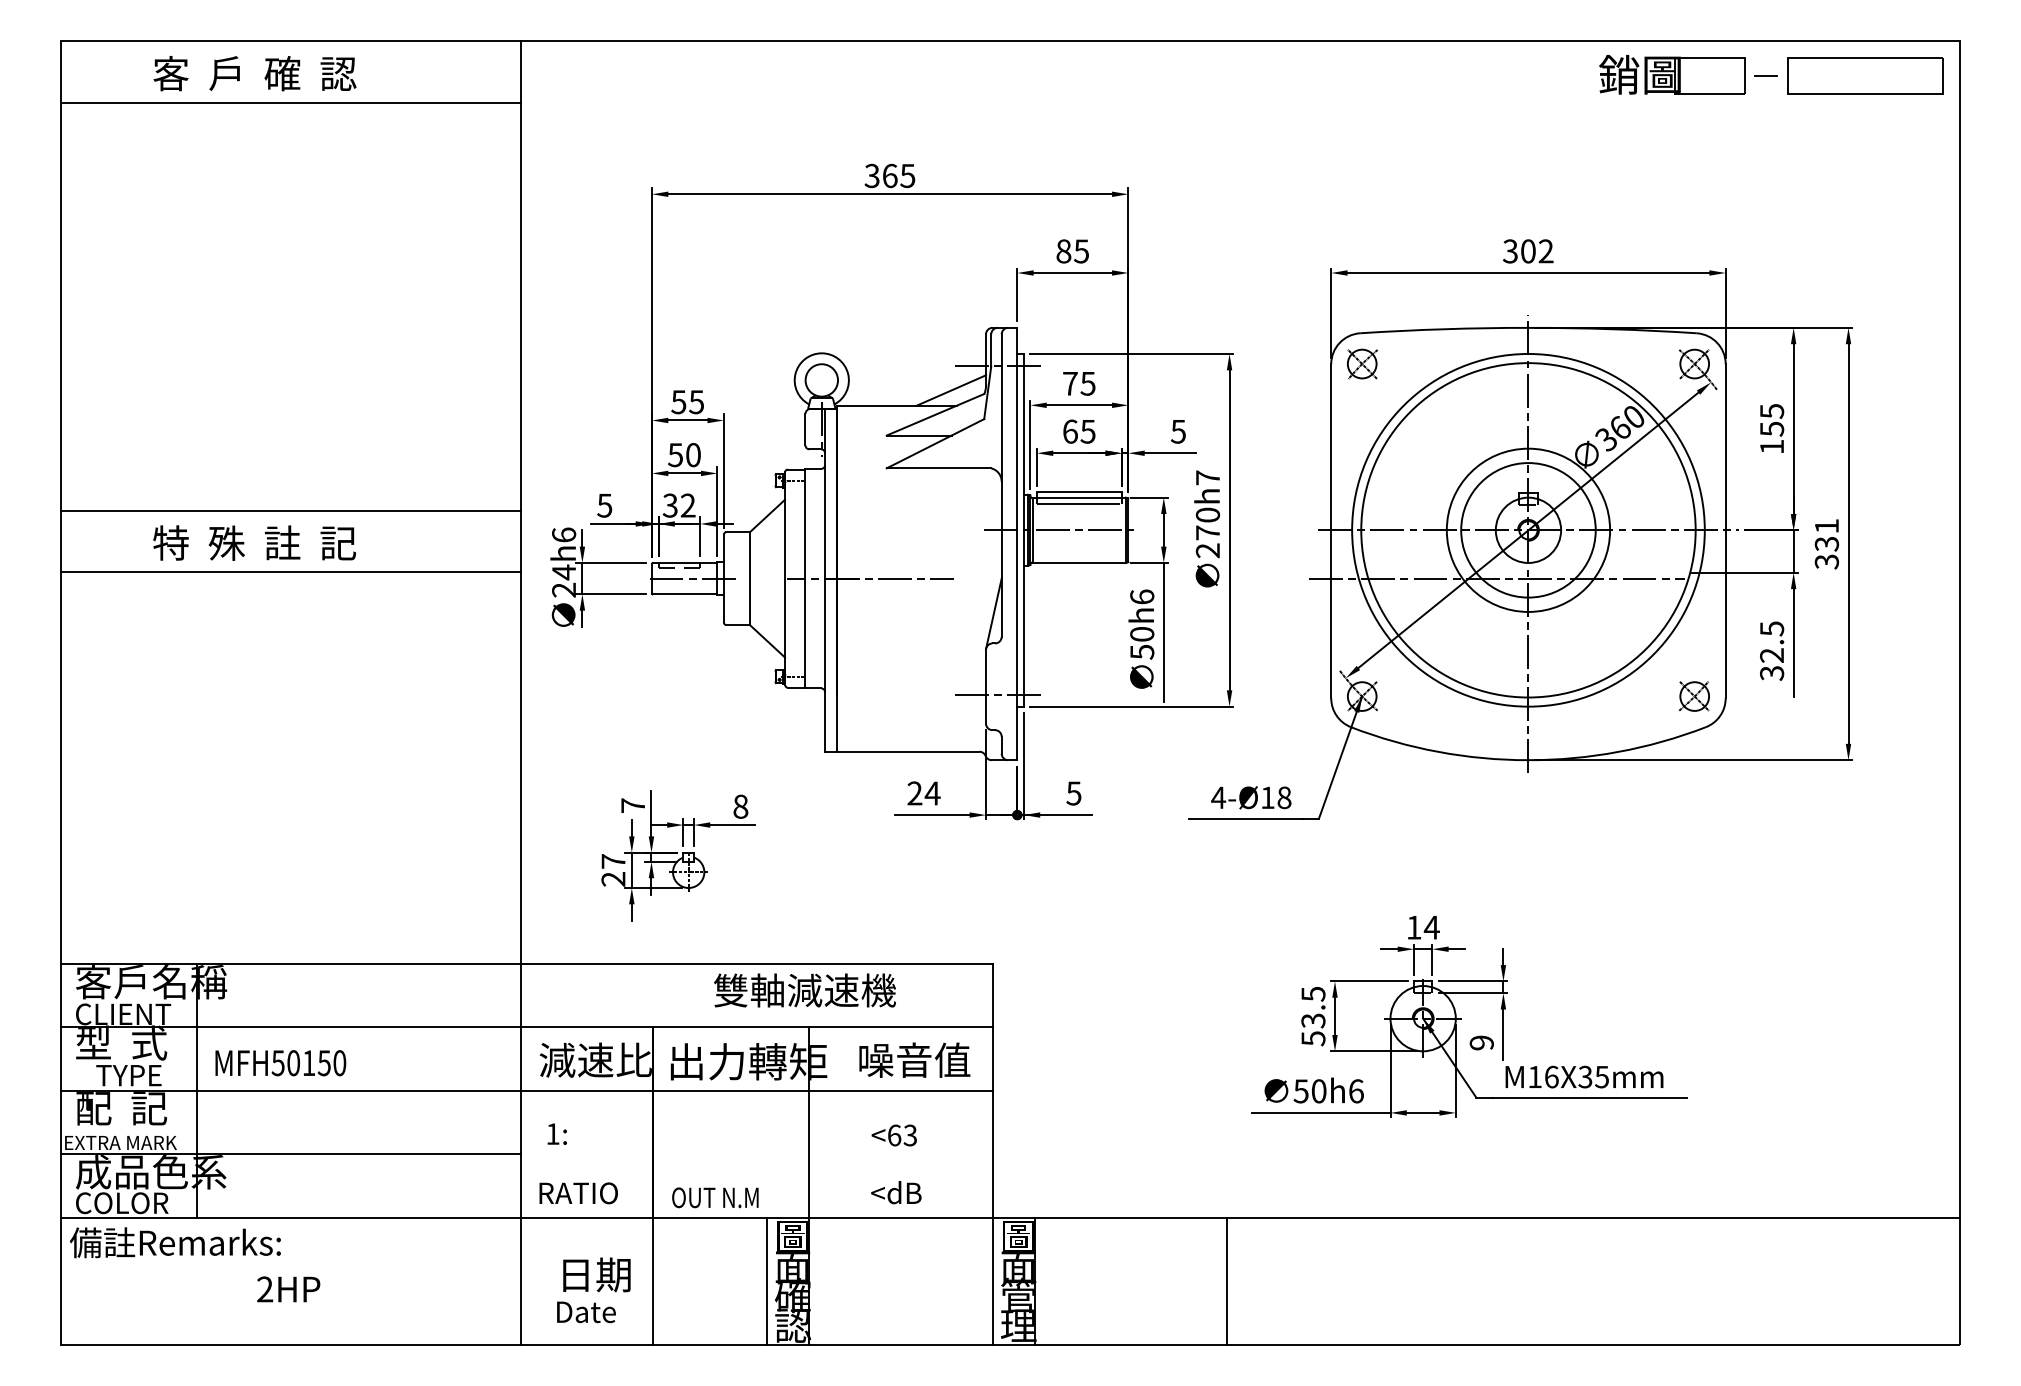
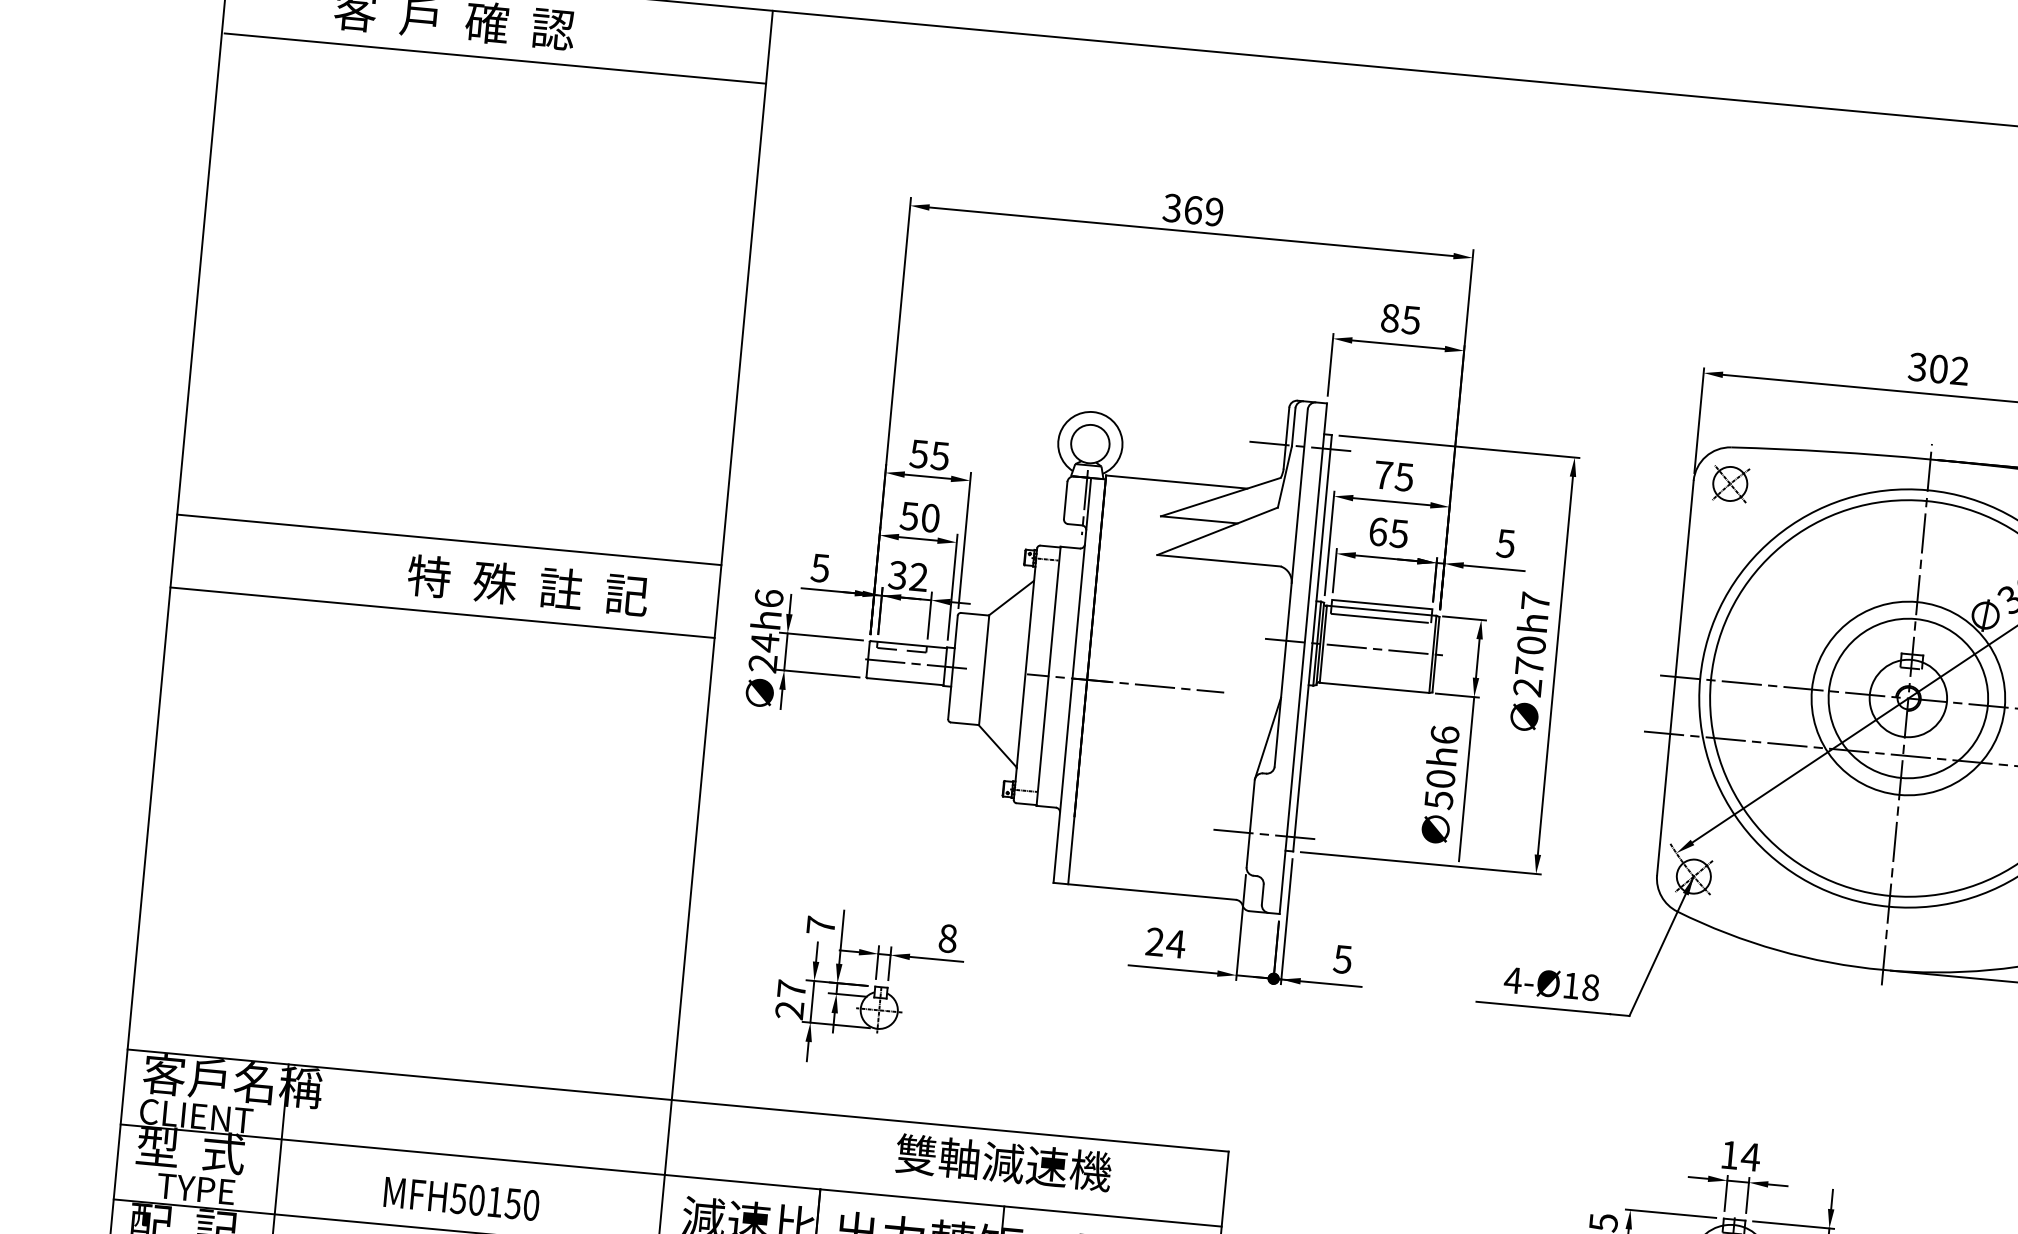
text: (907, 175) -> (1213, 211), 365 -> 369
line: (951, 390) -> (1242, 470), removed
text: (254, 542) -> (527, 584), moved
text: (280, 1063) -> (461, 1199), moved

